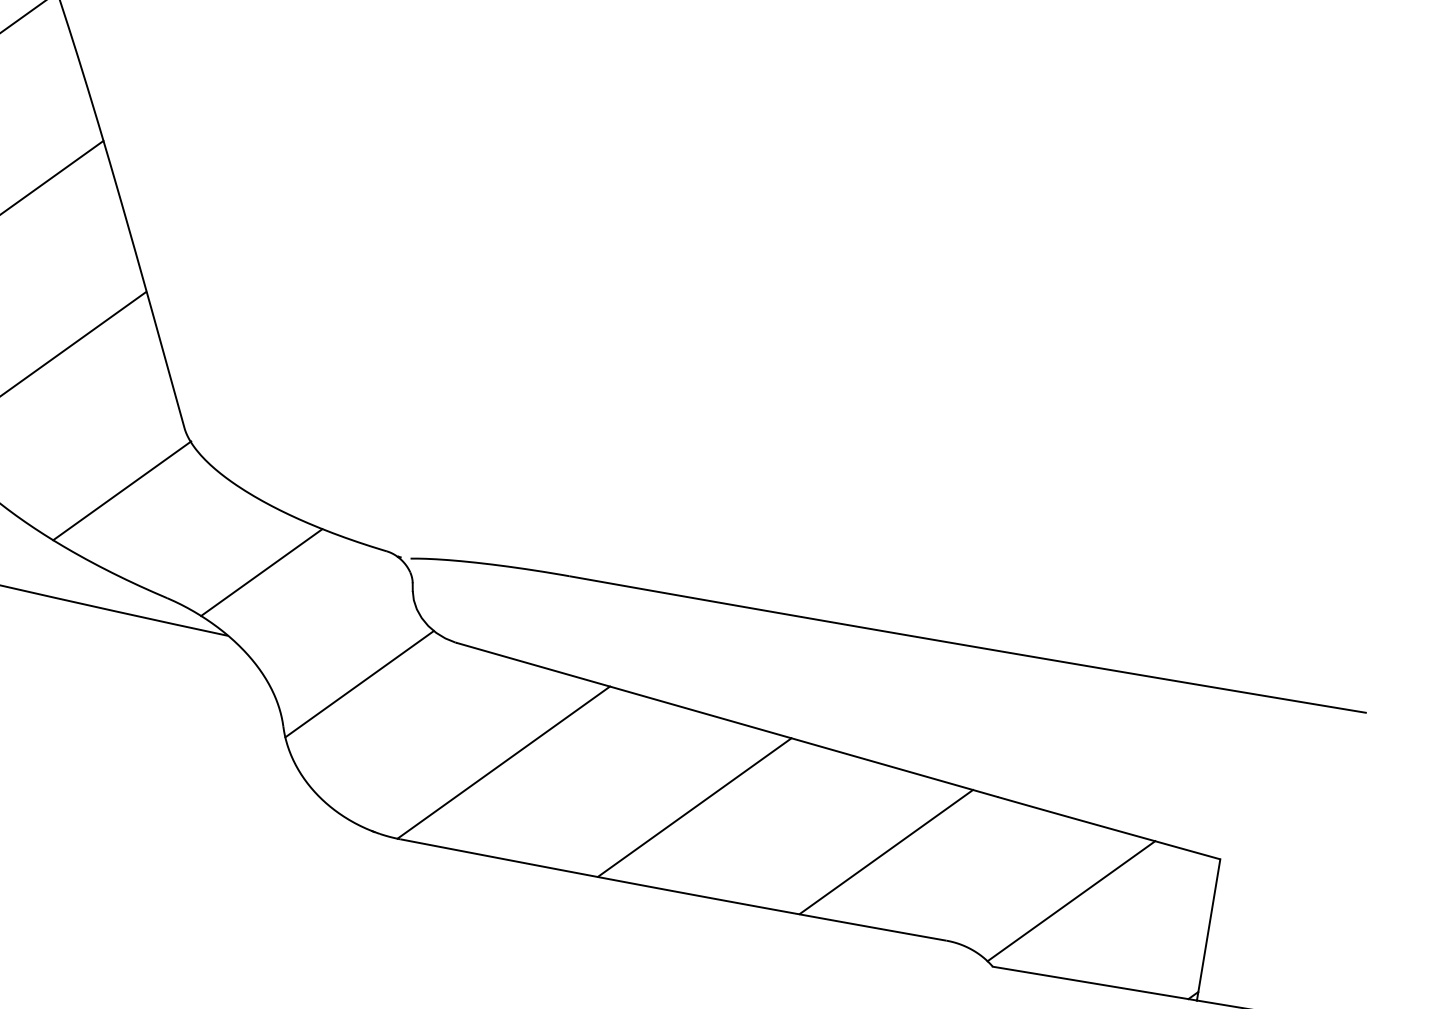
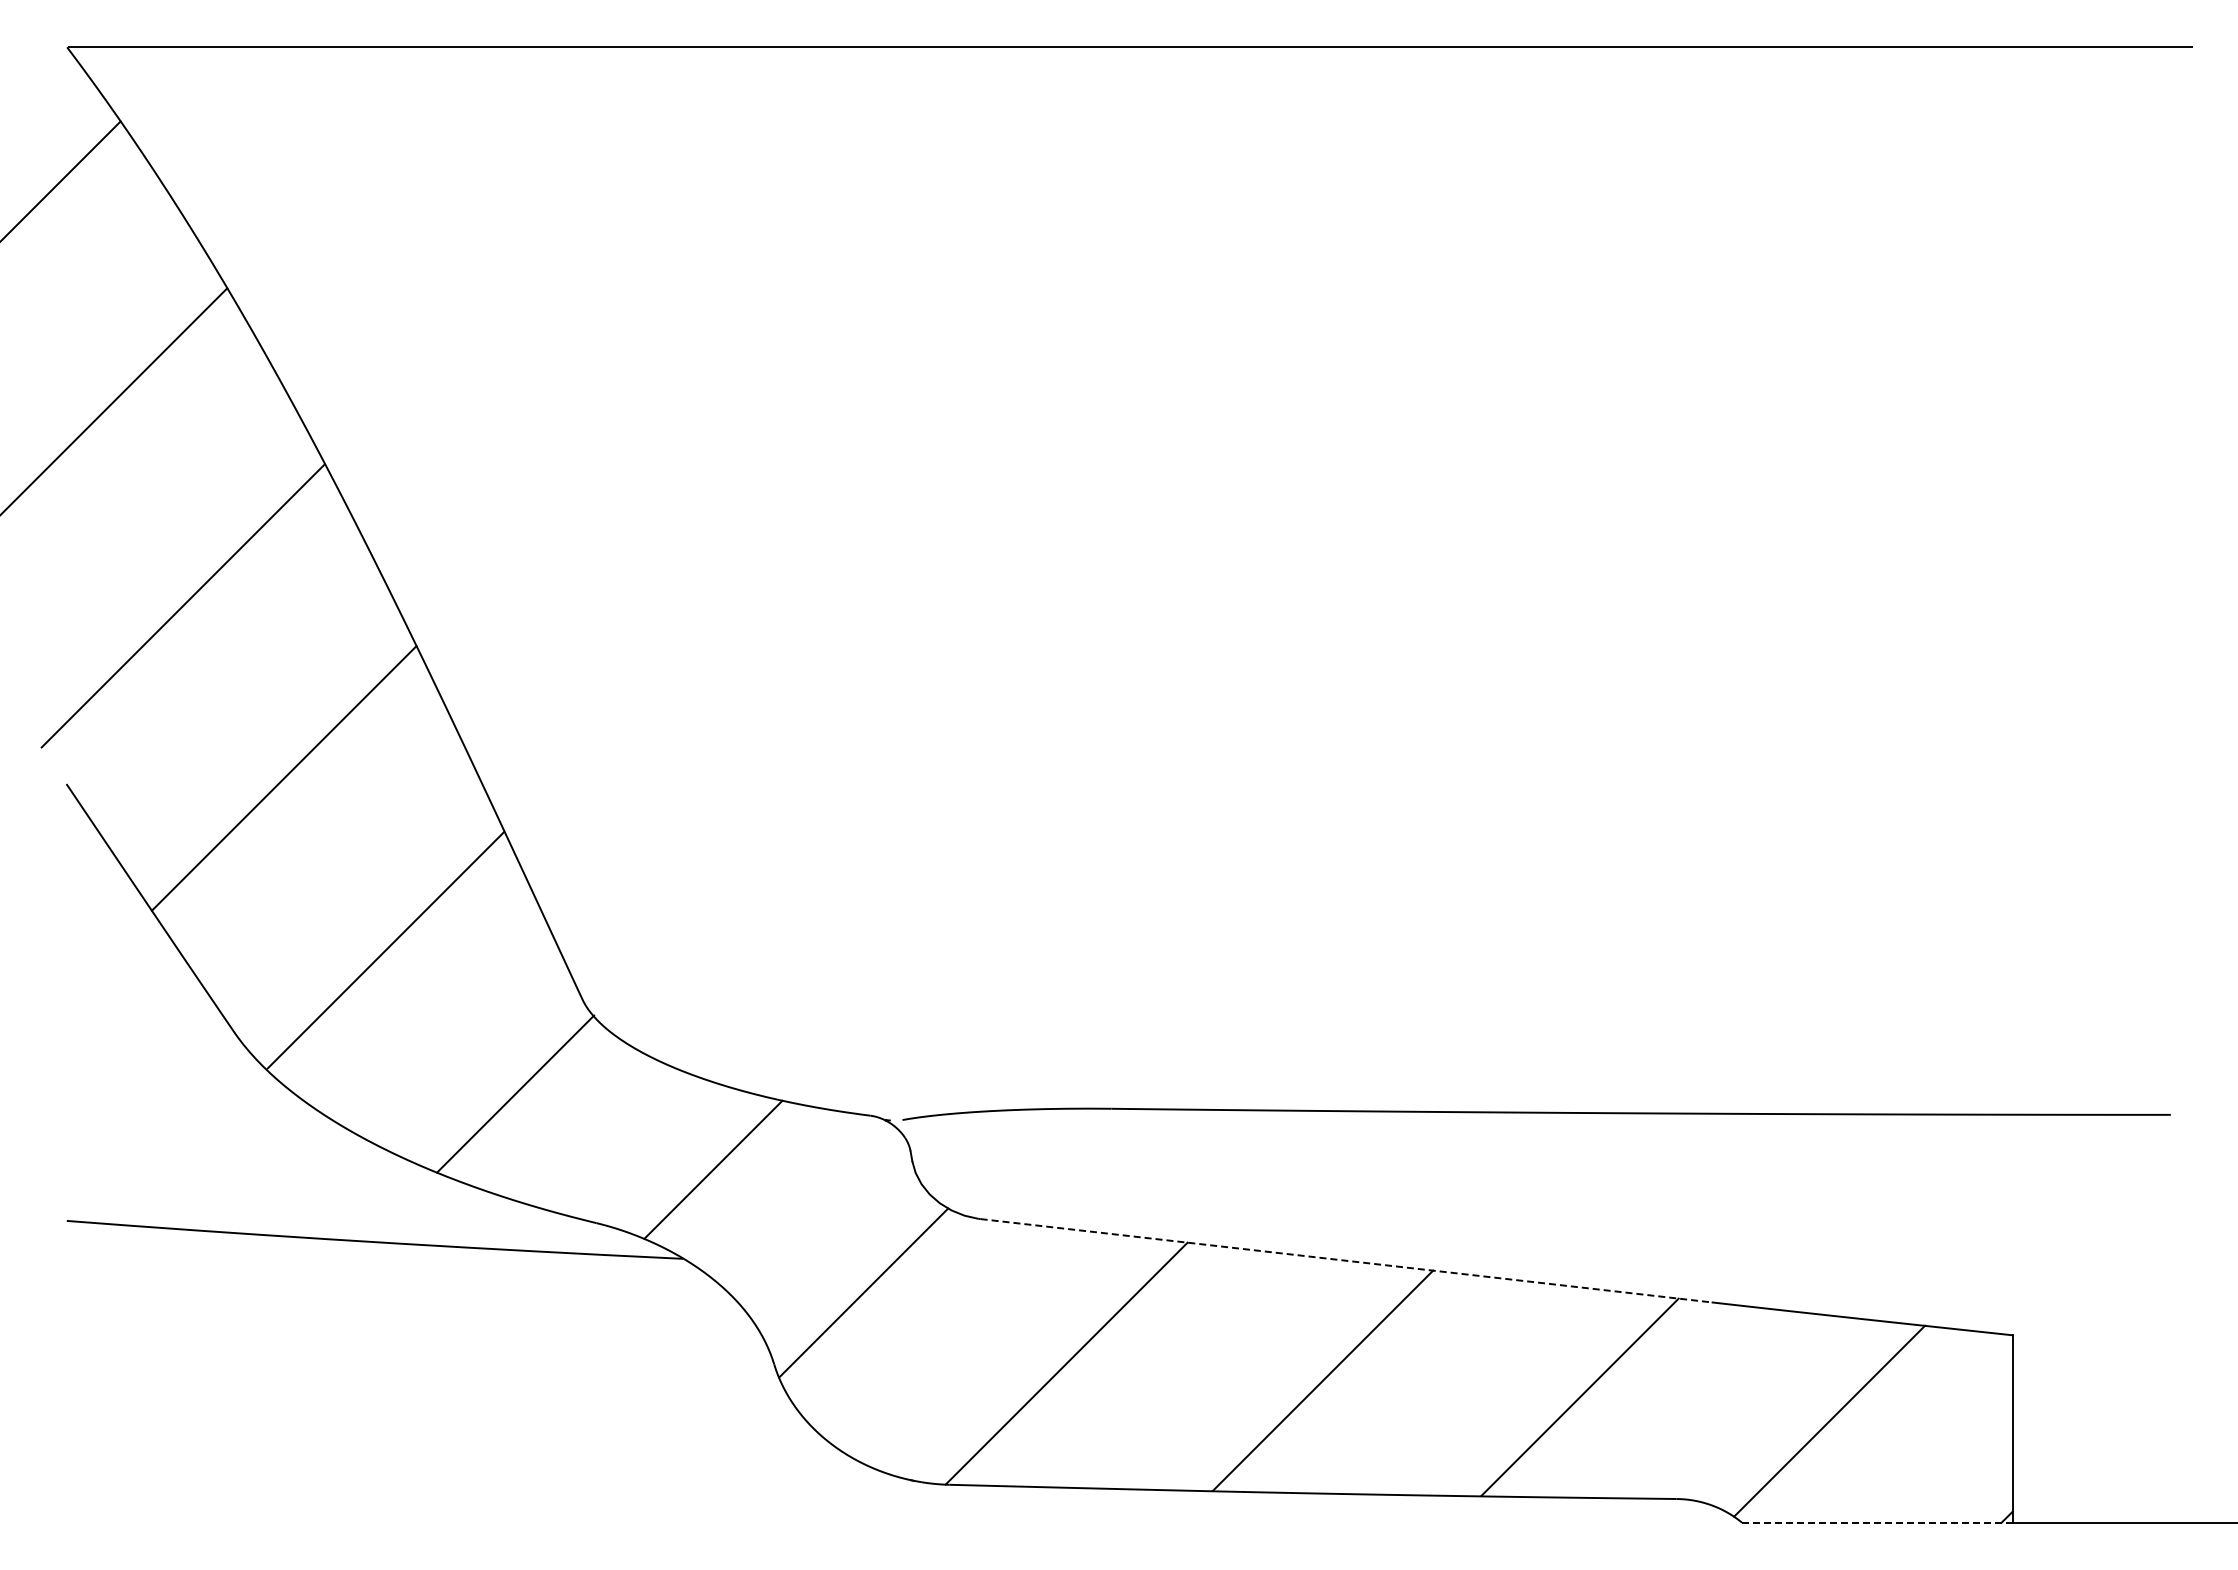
line: (727, 719) -> (1346, 1260), solid -> dashed
line: (1094, 983) -> (1877, 1522), solid -> dashed

